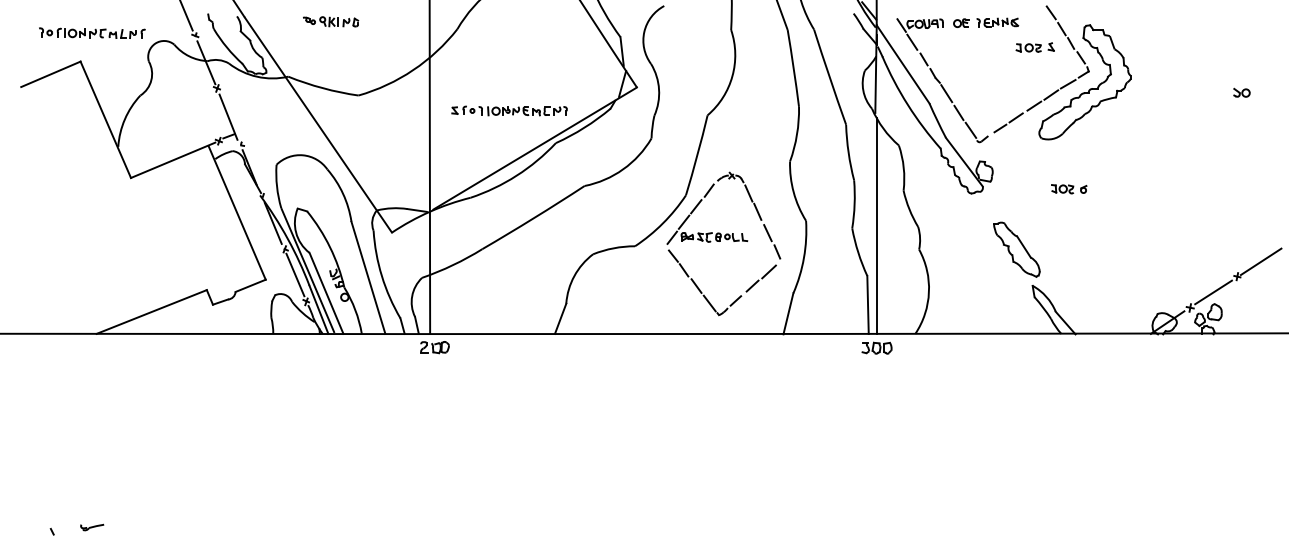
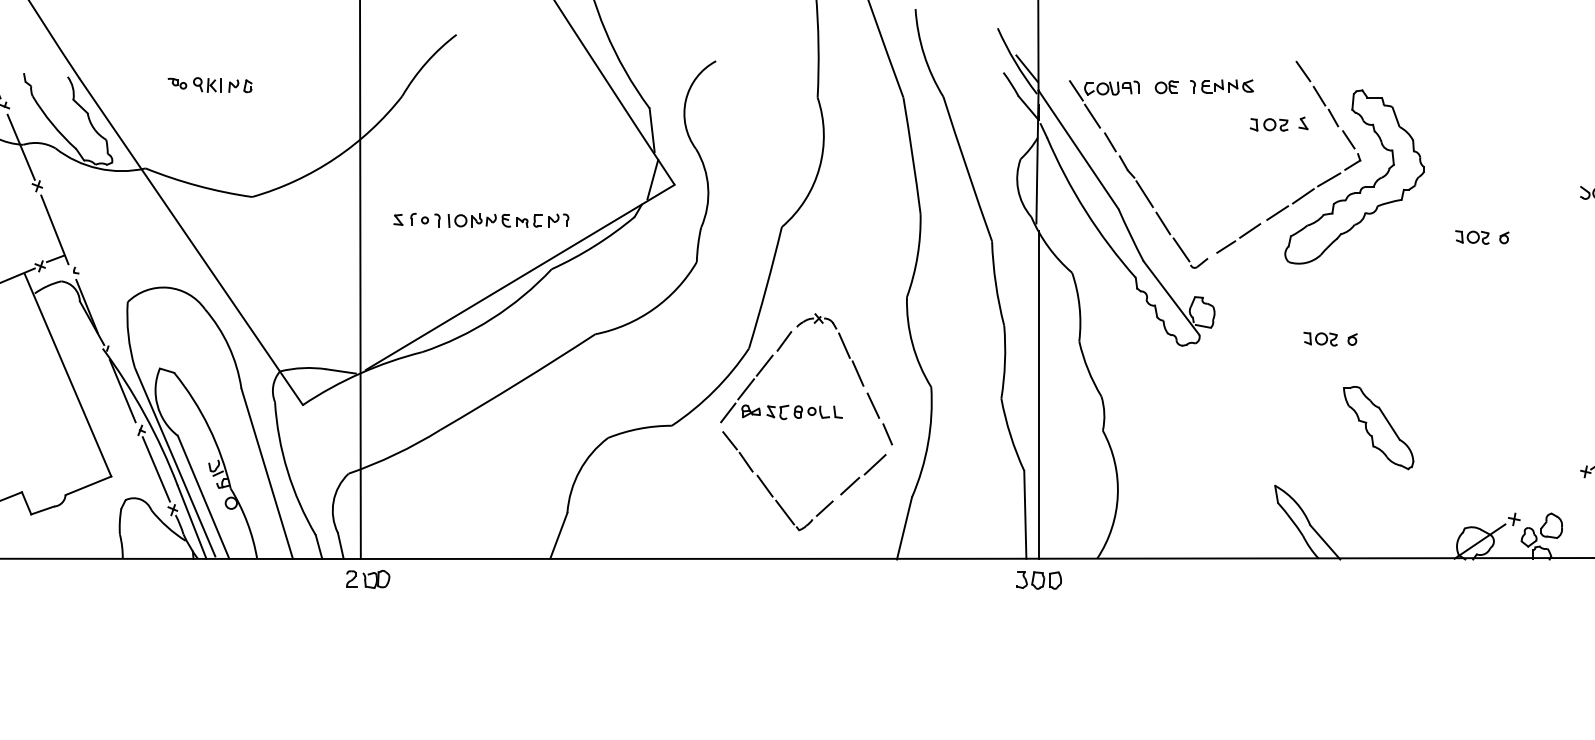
part: (1169, 122) -> (1482, 237), added
part: (1016, 249) -> (1378, 427), moved
line: (1213, 292) -> (1549, 495), removed

